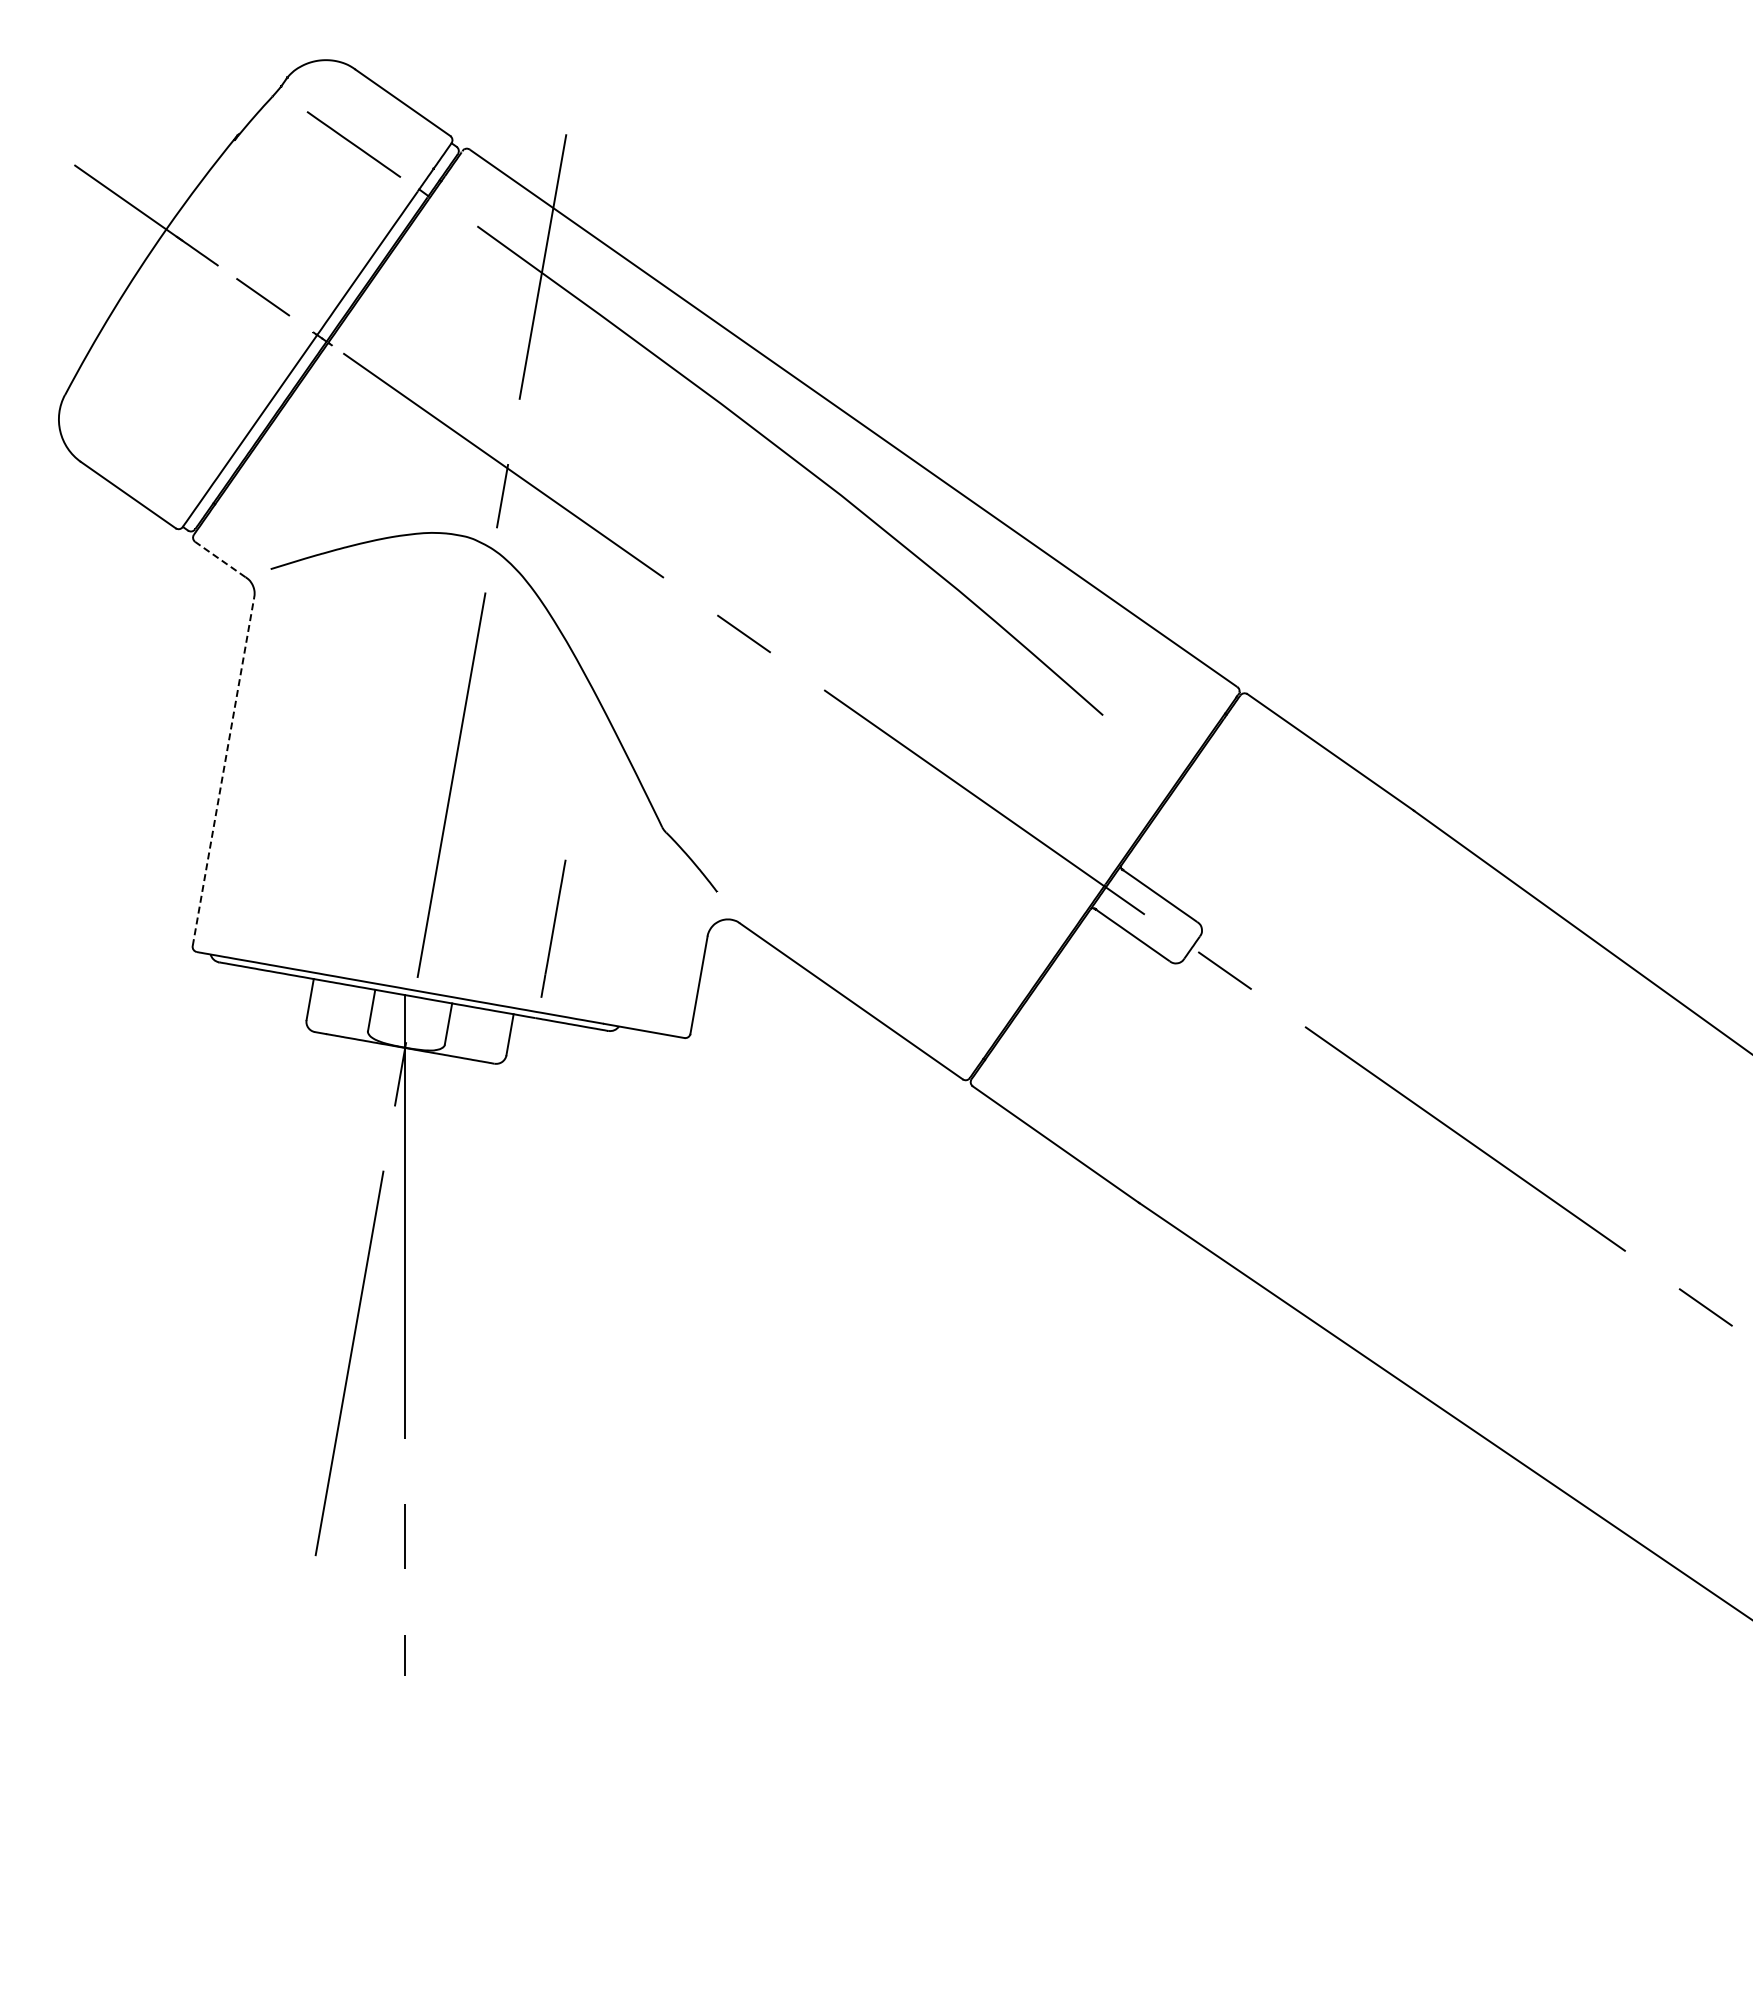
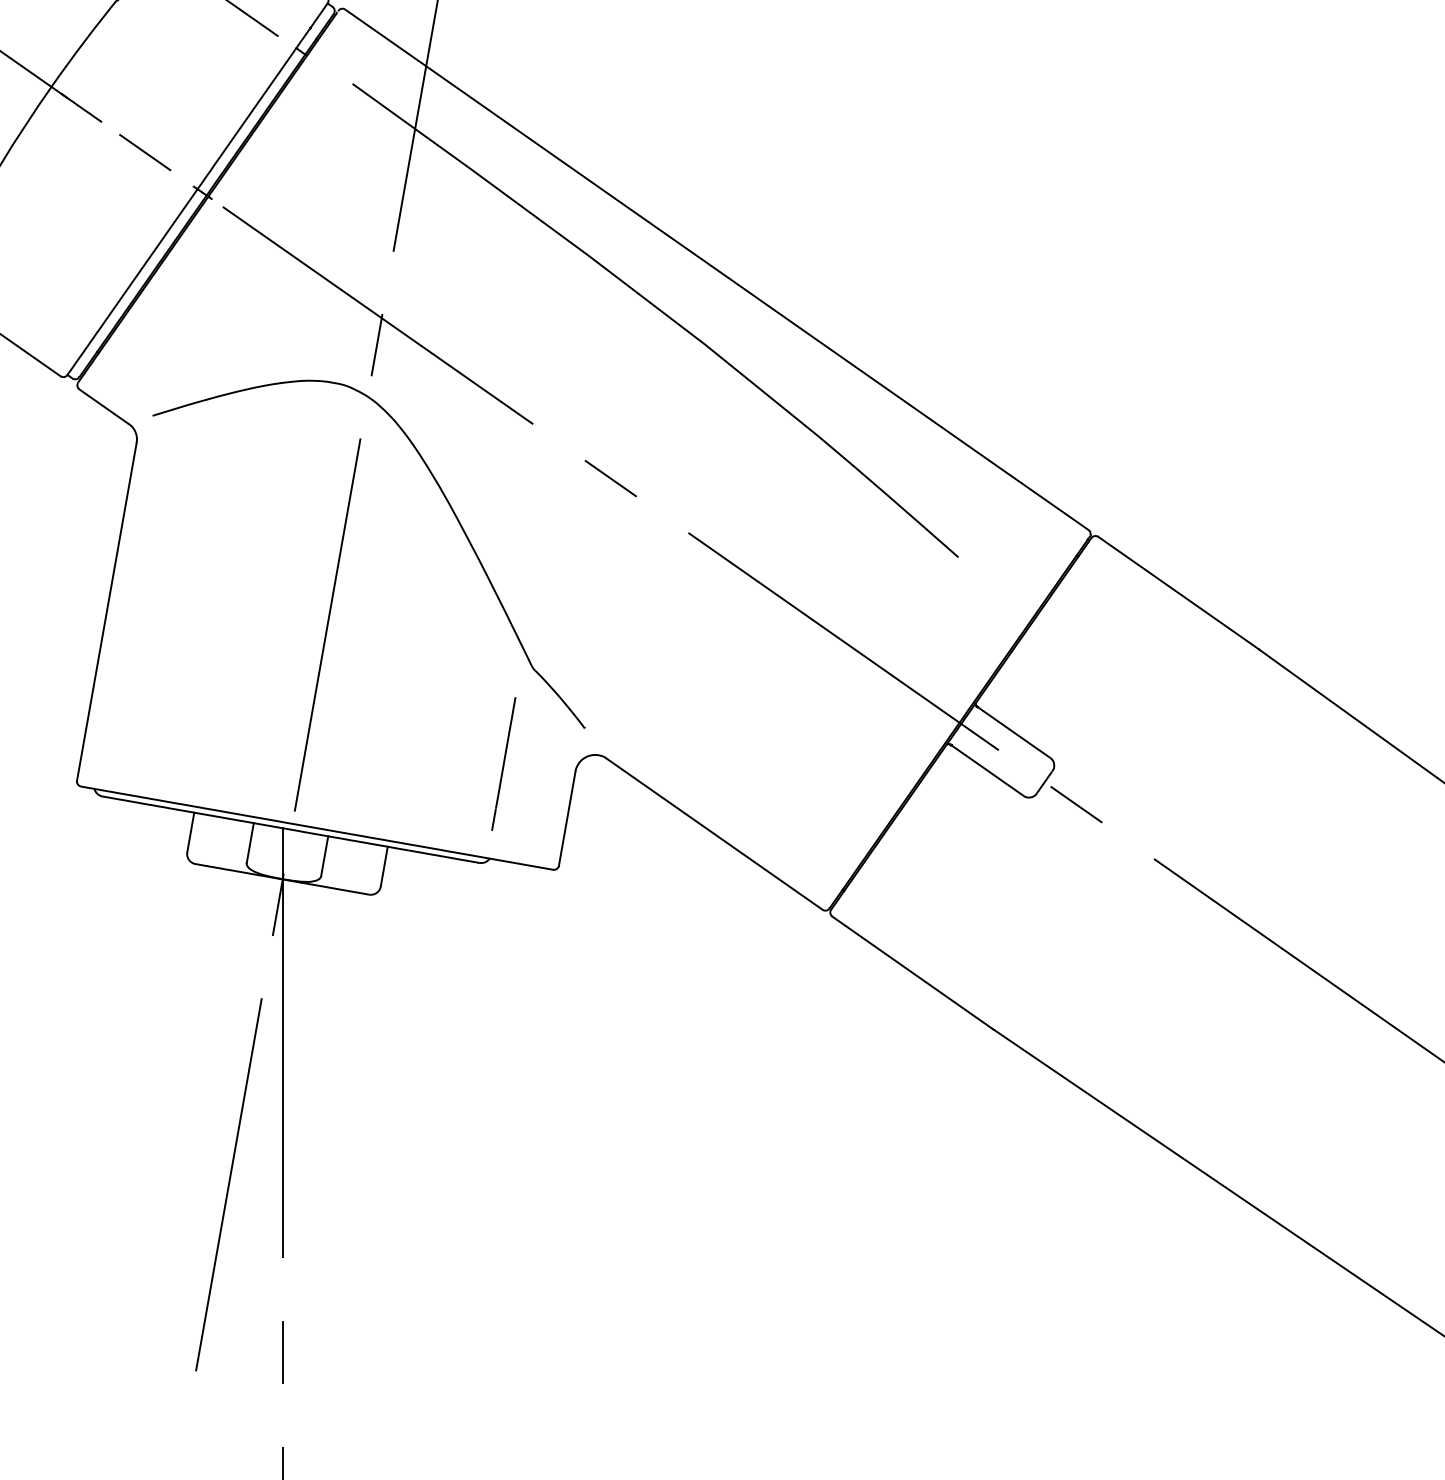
line: (220, 559) -> (103, 406), dashed -> solid
line: (223, 771) -> (106, 611), dashed -> solid
line: (553, 928) -> (503, 763), moved

